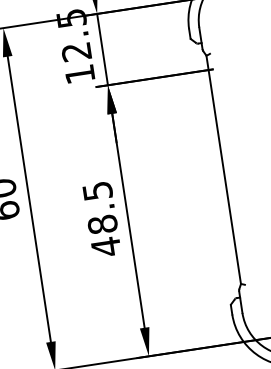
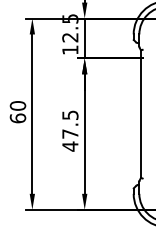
text: (102, 223) -> (70, 133), 48.5 -> 47.5

